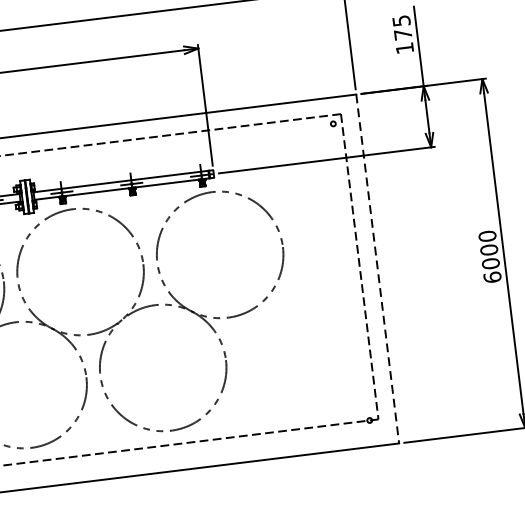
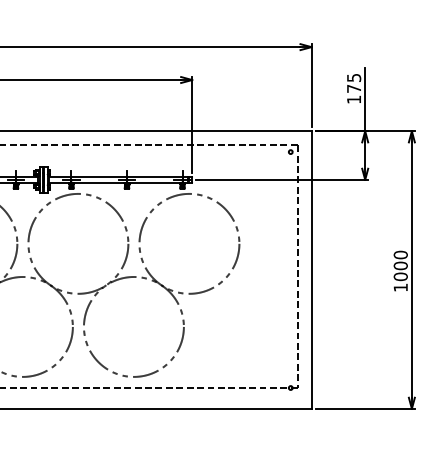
line: (377, 269) -> (311, 270), dashed -> solid
text: (492, 277) -> (400, 287), 6000 -> 1000

